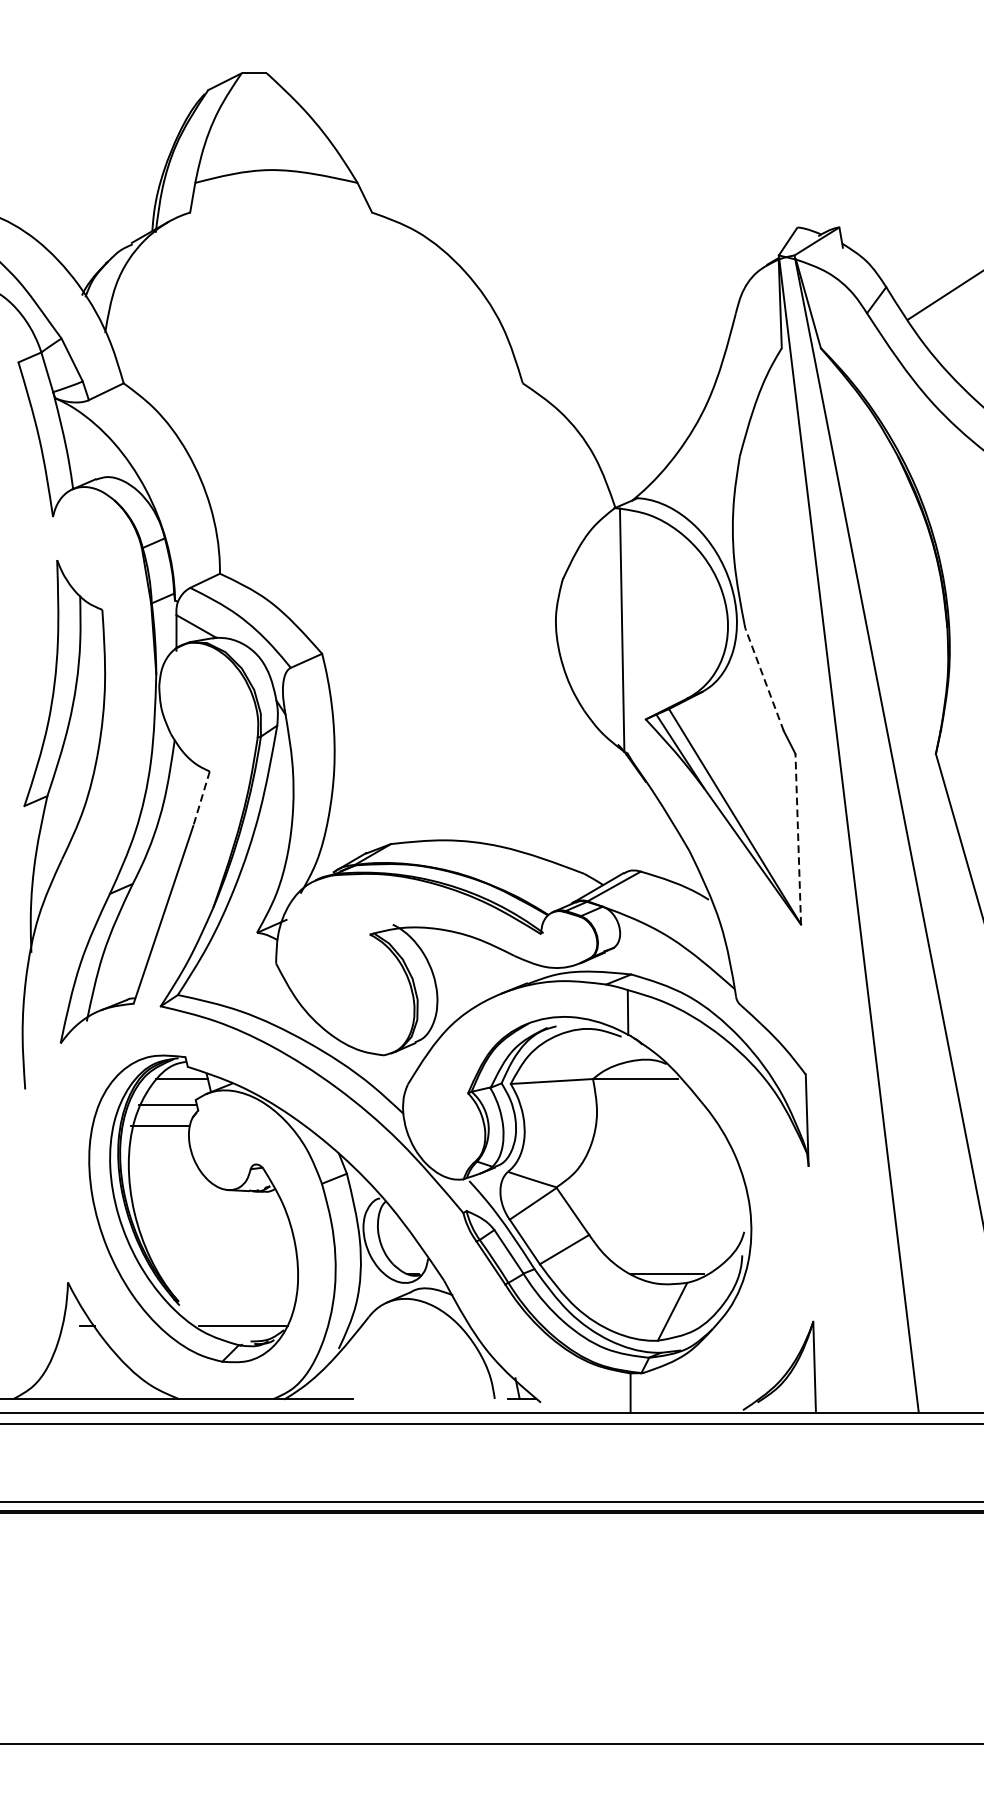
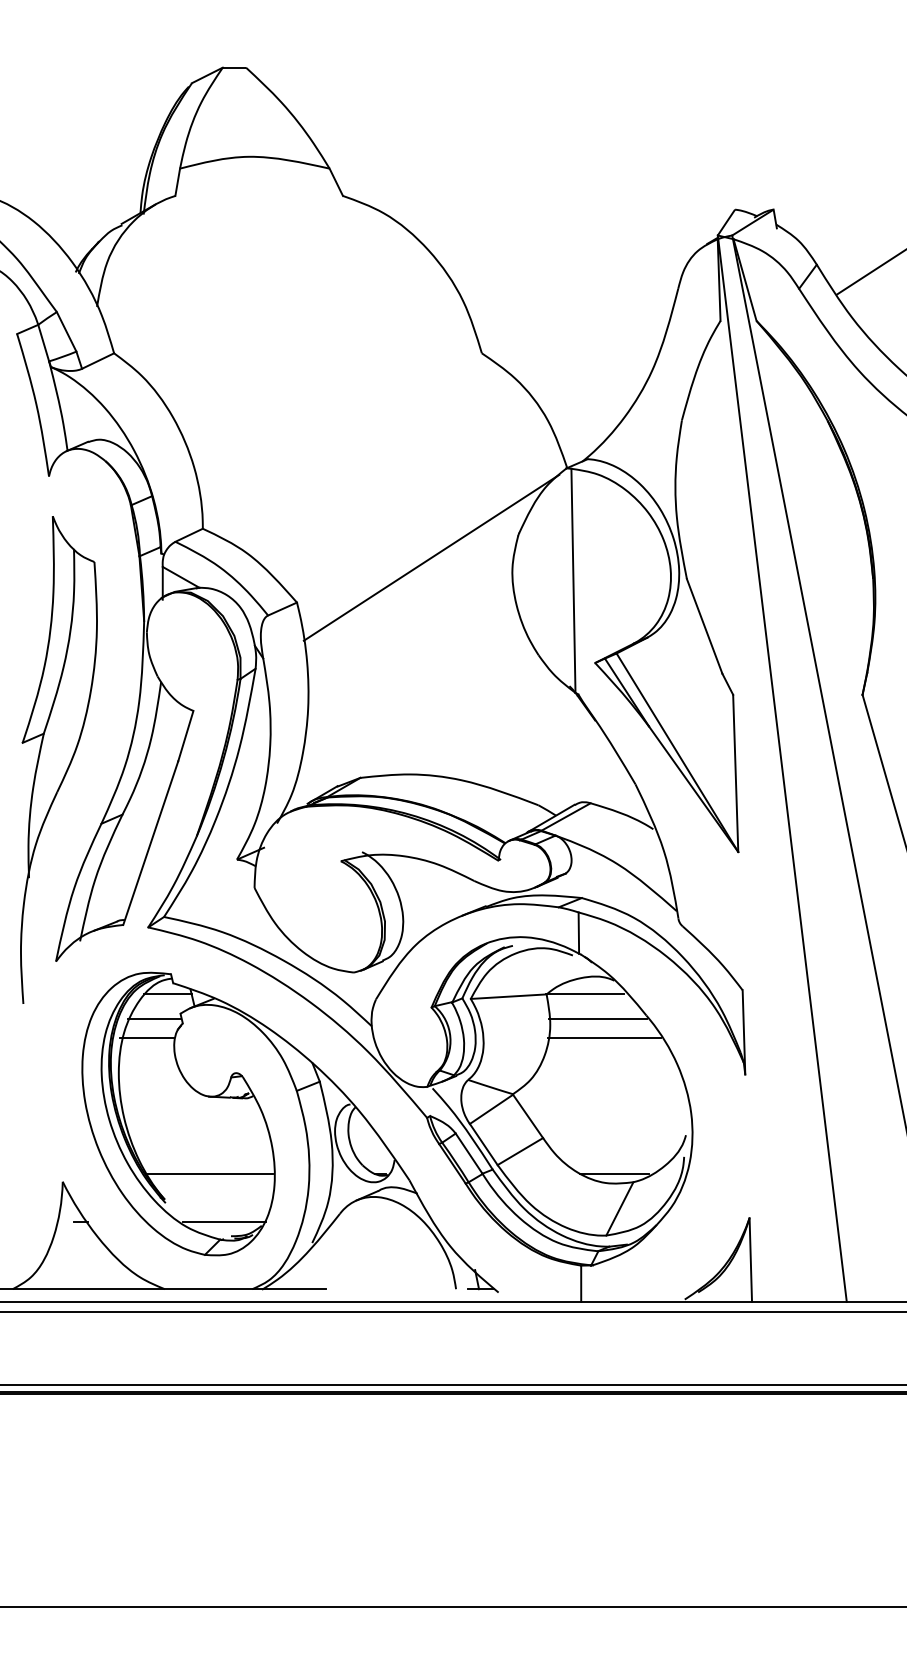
line: (468, 604) -> (431, 557), added
line: (764, 679) -> (704, 626), dashed -> solid
line: (201, 799) -> (185, 736), dashed -> solid
line: (798, 839) -> (735, 773), dashed -> solid
line: (648, 1105) -> (597, 1018), added
line: (654, 1125) -> (603, 1037), added
line: (227, 1274) -> (209, 1174), added

